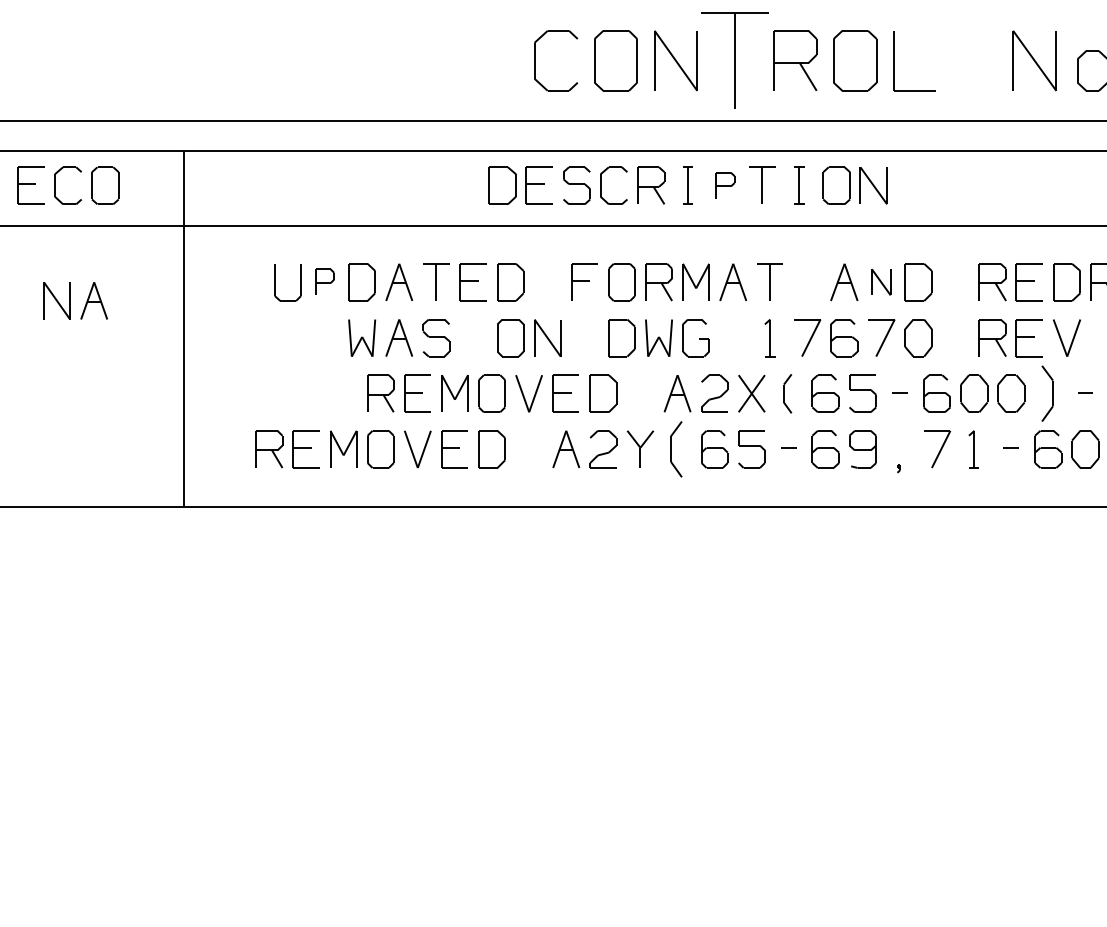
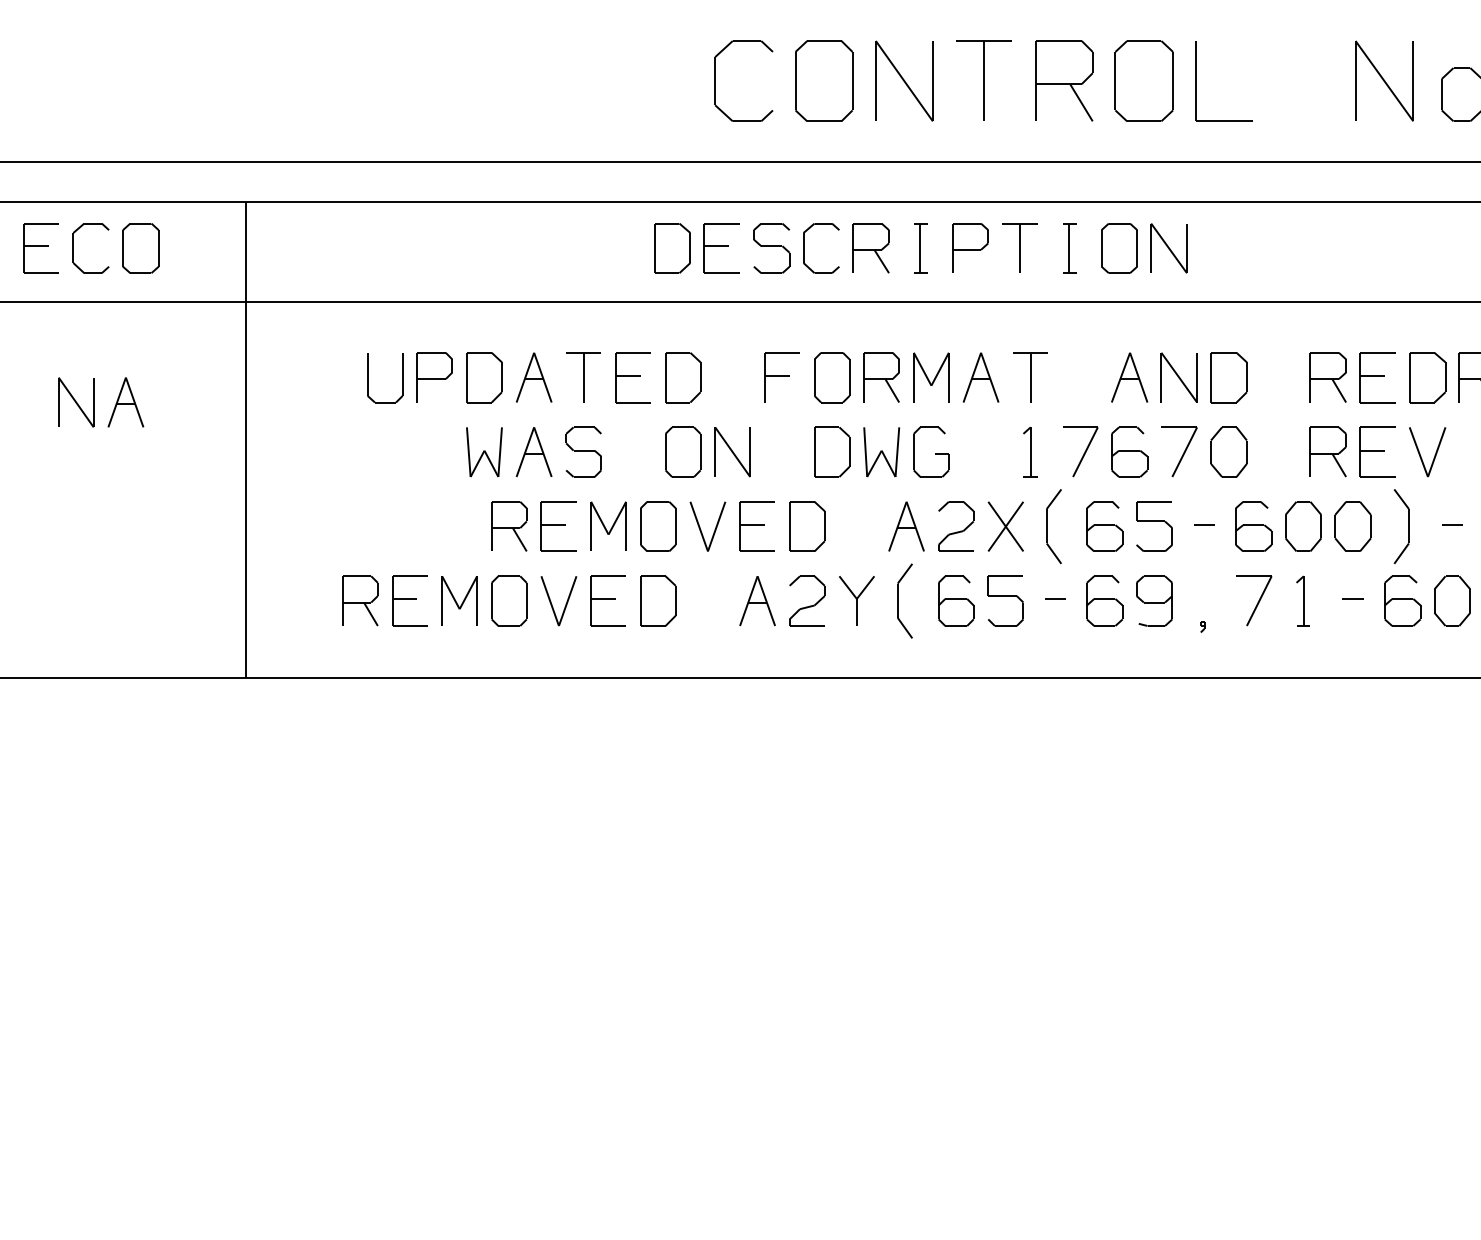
part: (735, 60) -> (983, 80), size x0.62
part: (725, 185) -> (970, 247), size x1.43
part: (324, 282) -> (434, 377), size x1.43
part: (880, 282) -> (1178, 377), size x1.43
part: (787, 393) -> (1053, 526), size x1.43

